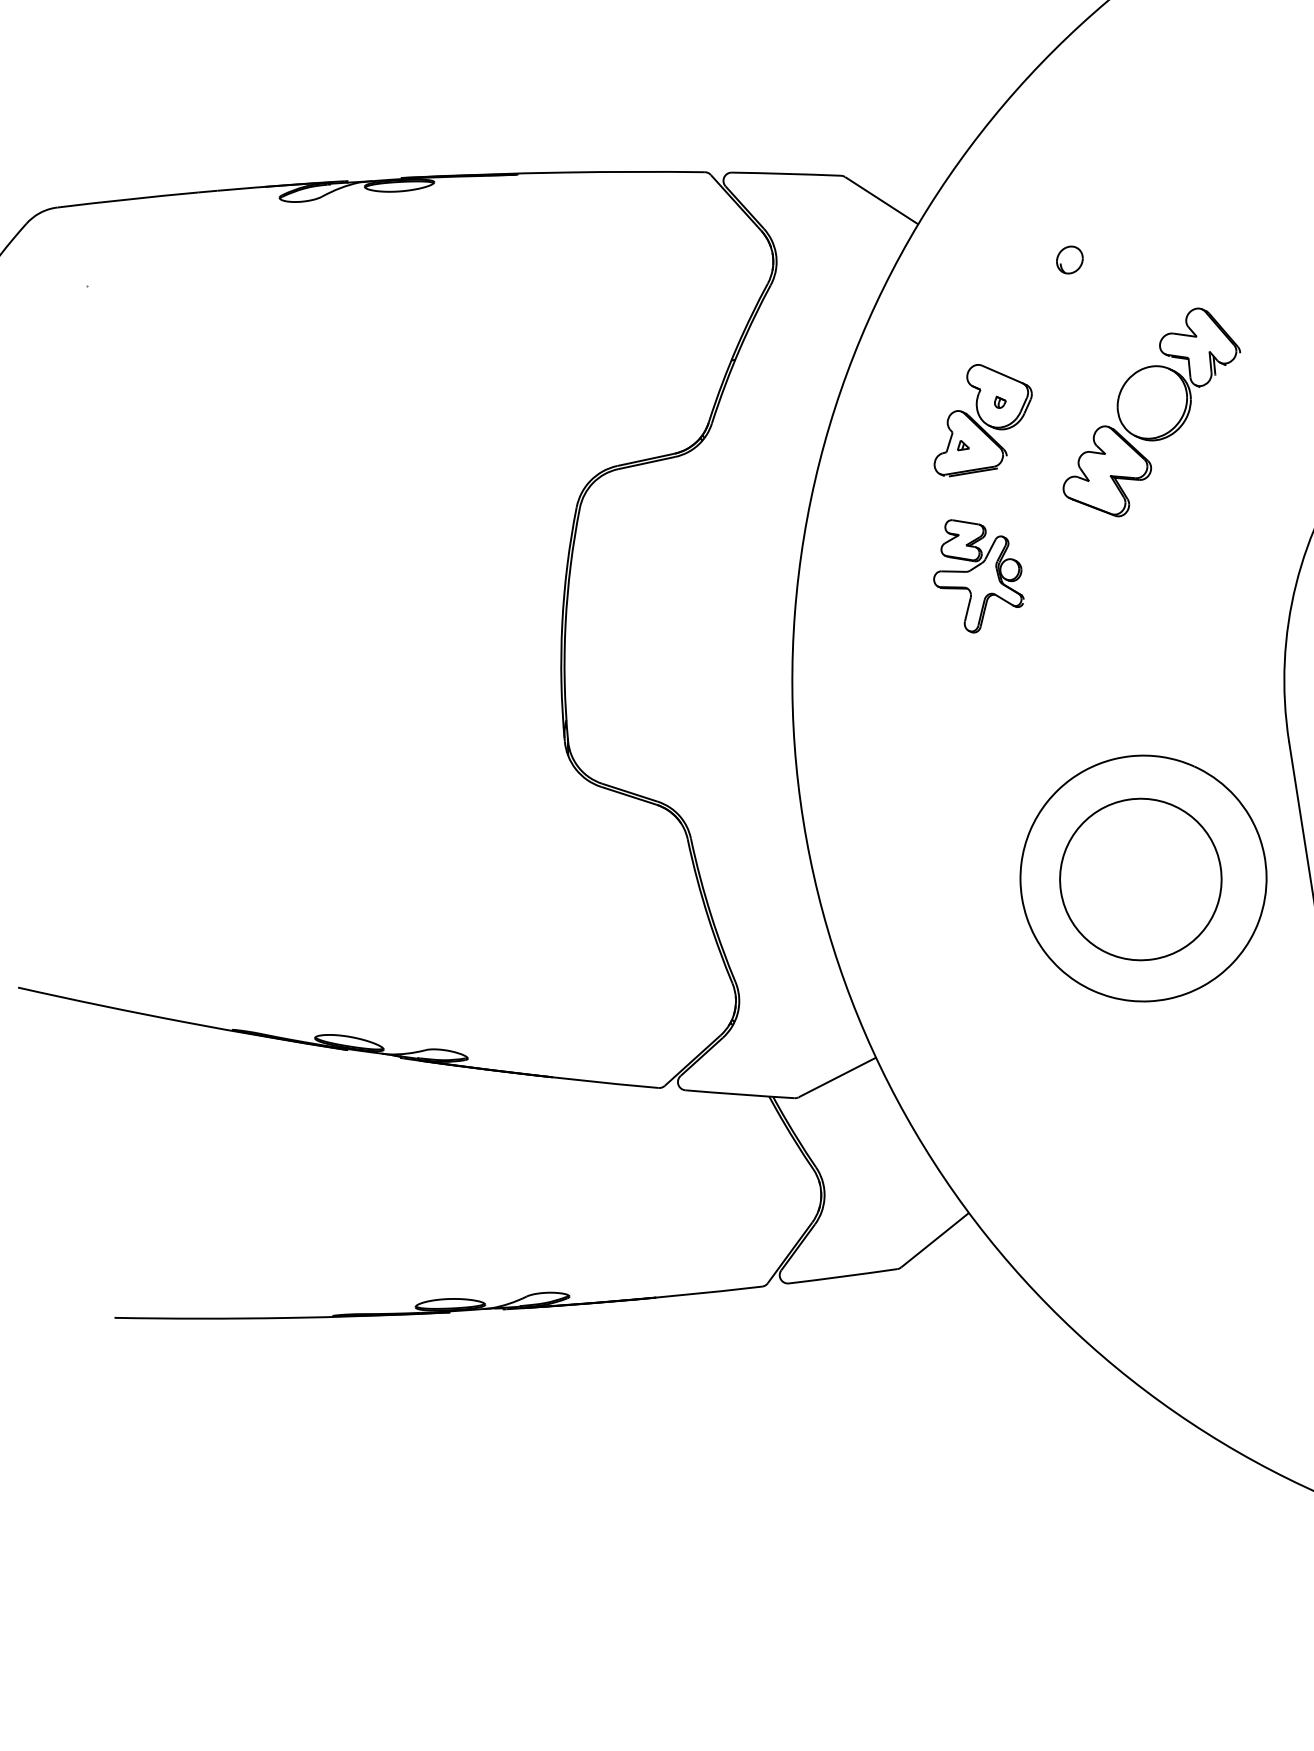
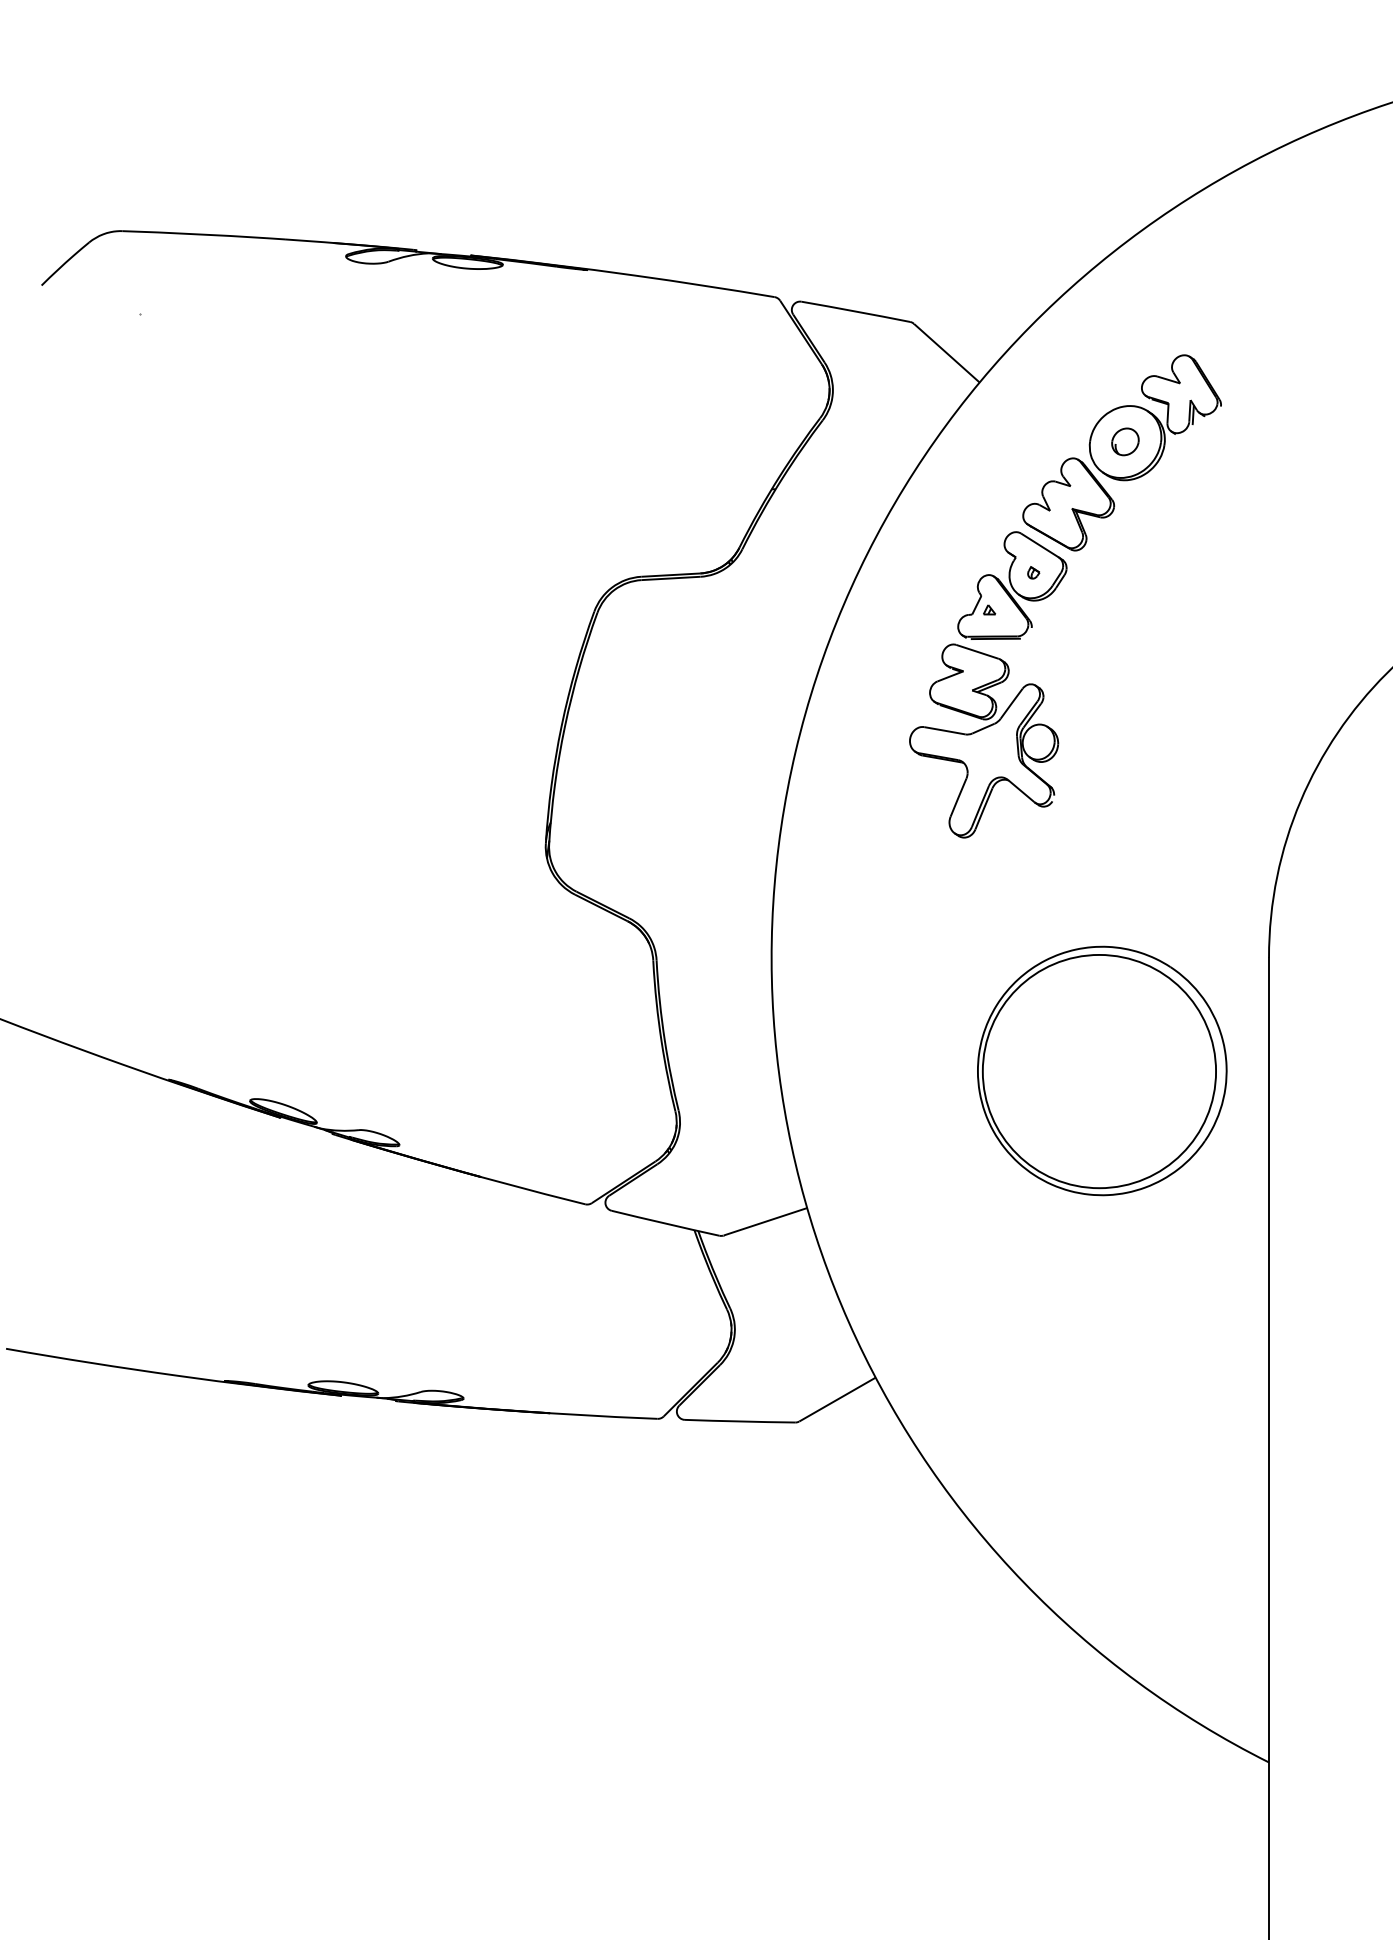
part: (1150, 413) -> (1121, 452), moved
part: (977, 573) -> (984, 740), size x1.67
circle: (1140, 879) -> (1099, 1071), size x1.43

